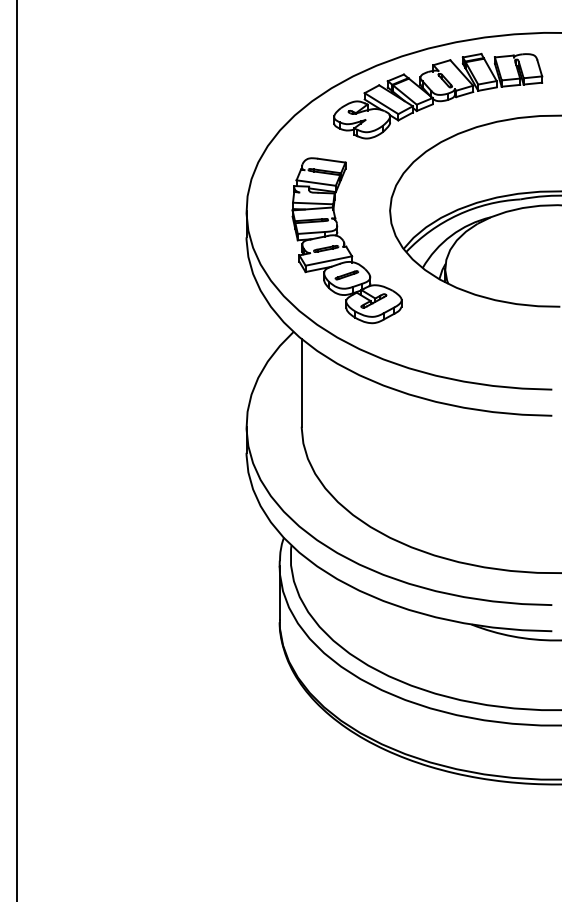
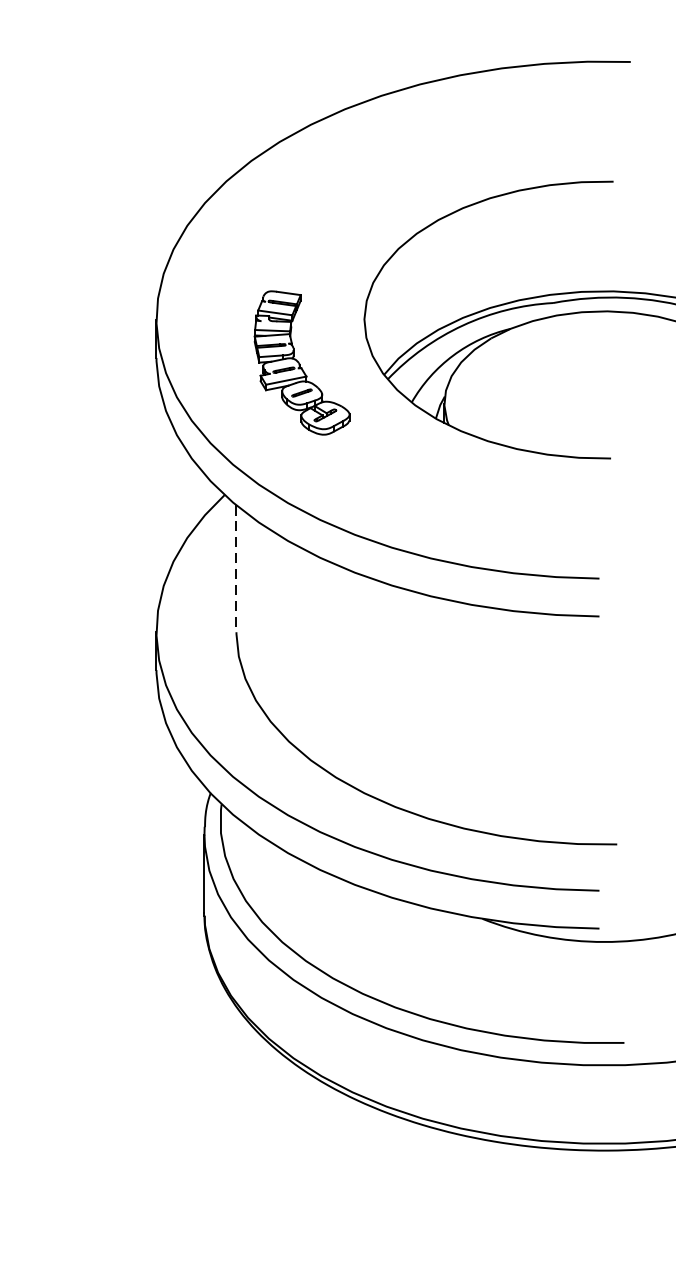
part: (438, 95) -> (434, 152), removed
part: (346, 240) -> (301, 362), size x0.6
line: (301, 382) -> (236, 568), solid -> dashed

